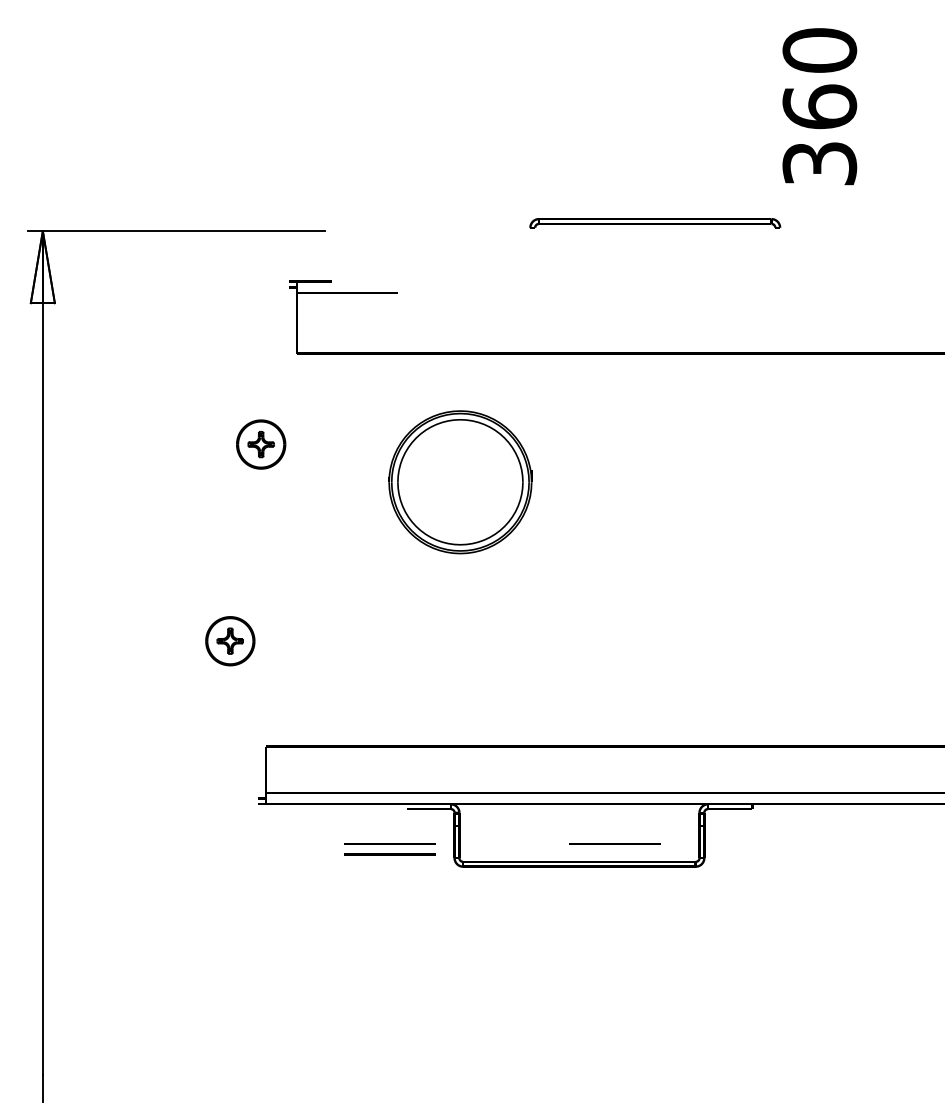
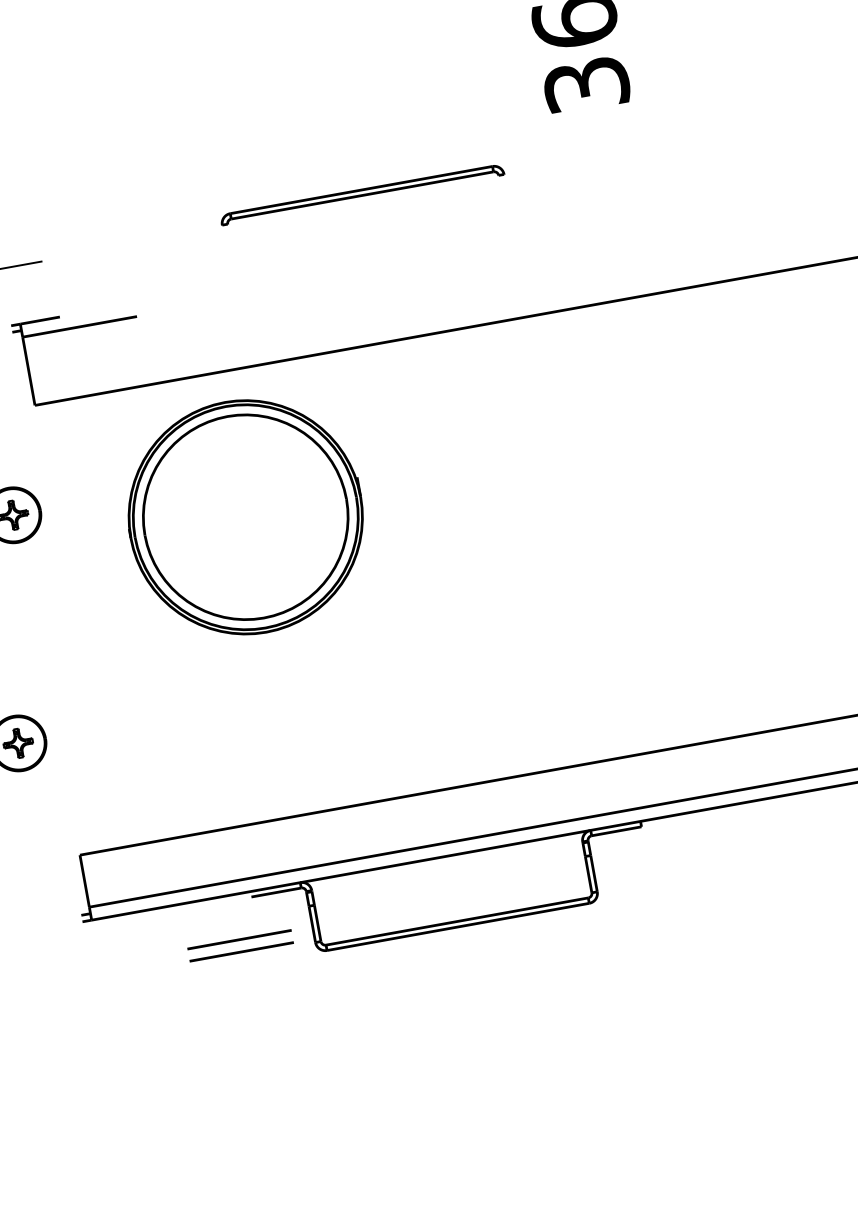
part: (655, 223) -> (362, 194), moved
part: (460, 482) -> (245, 517), size x1.43
line: (614, 843) -> (492, 893), removed

